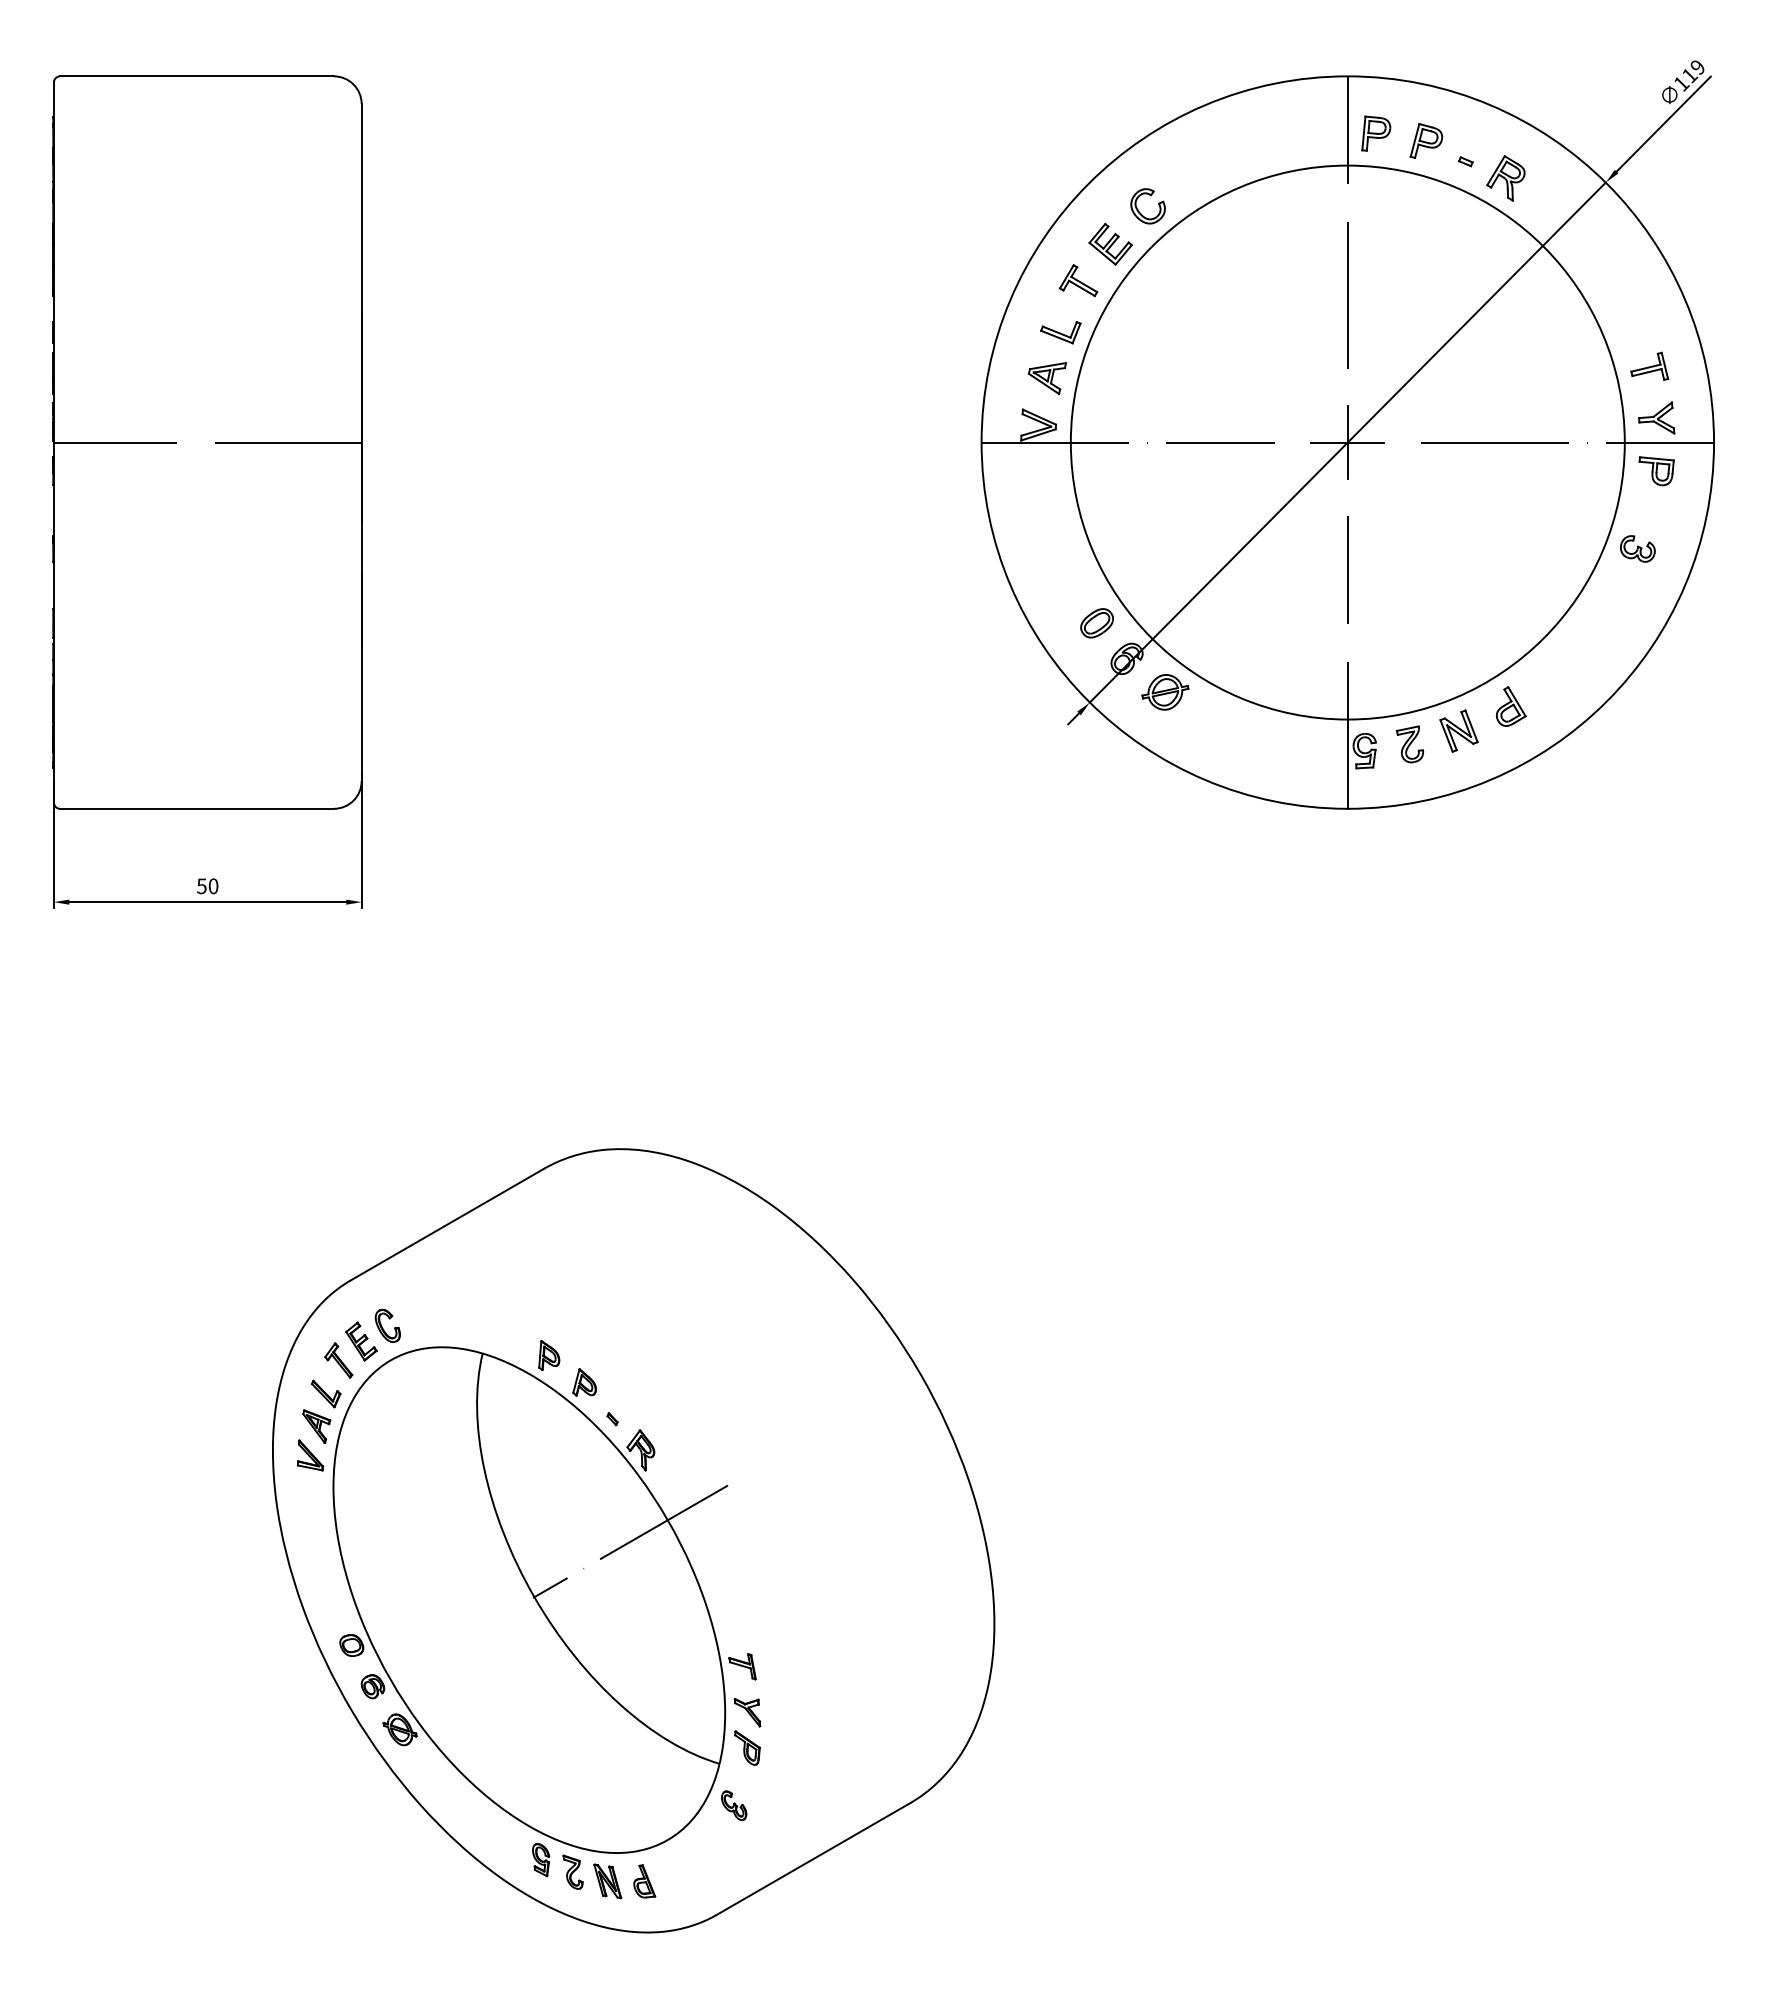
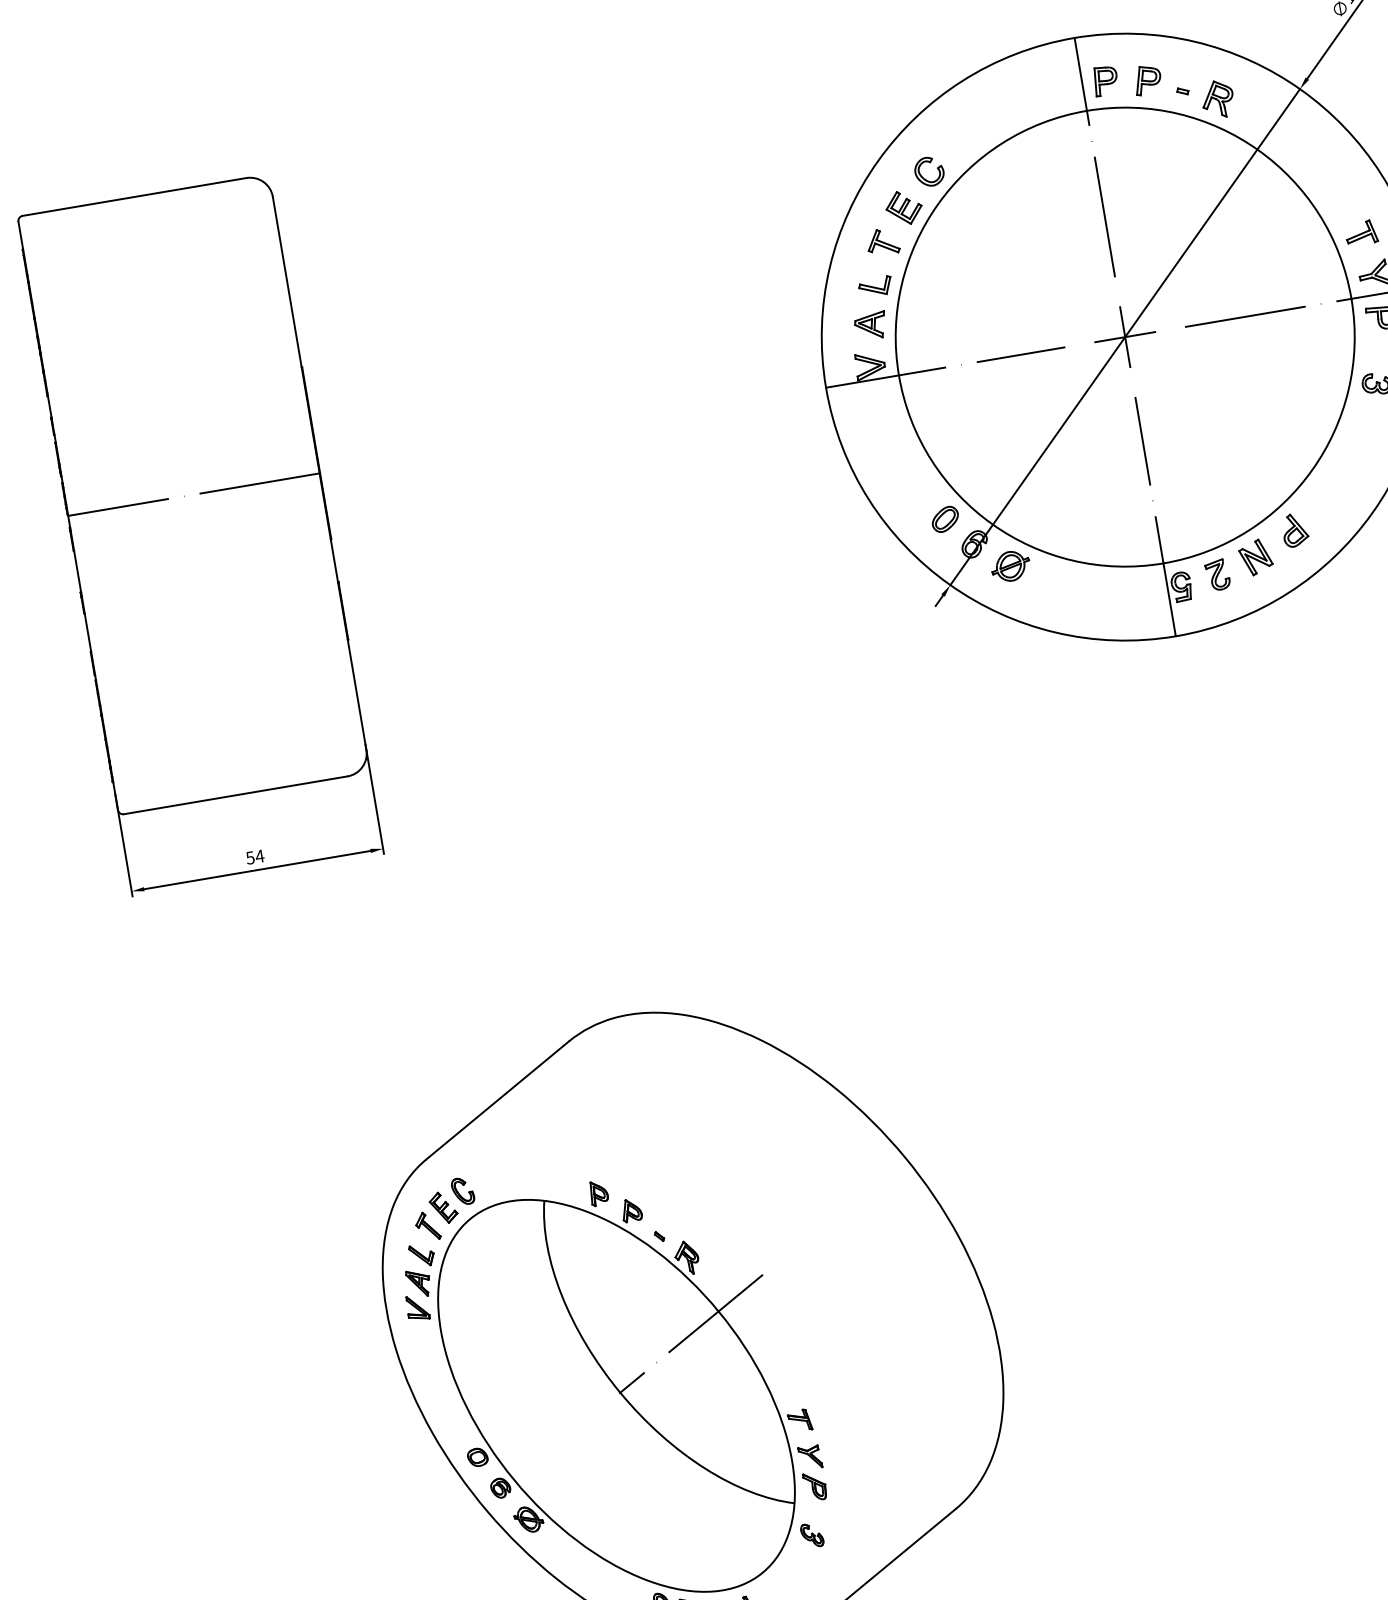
text: (213, 886) -> (259, 856), 50 -> 54

